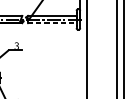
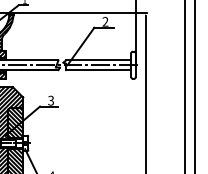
line: (53, 23) -> (99, 70), dashed -> solid

